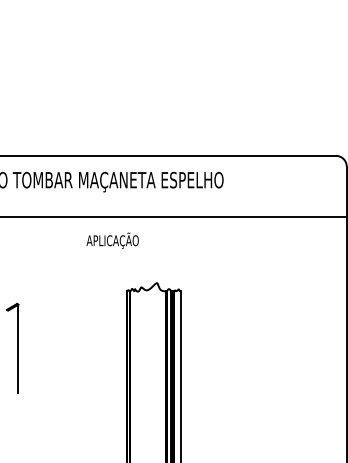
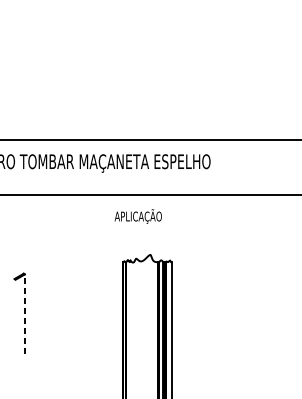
text: (112, 240) -> (138, 216), moved
line: (18, 348) -> (24, 314), solid -> dashed

